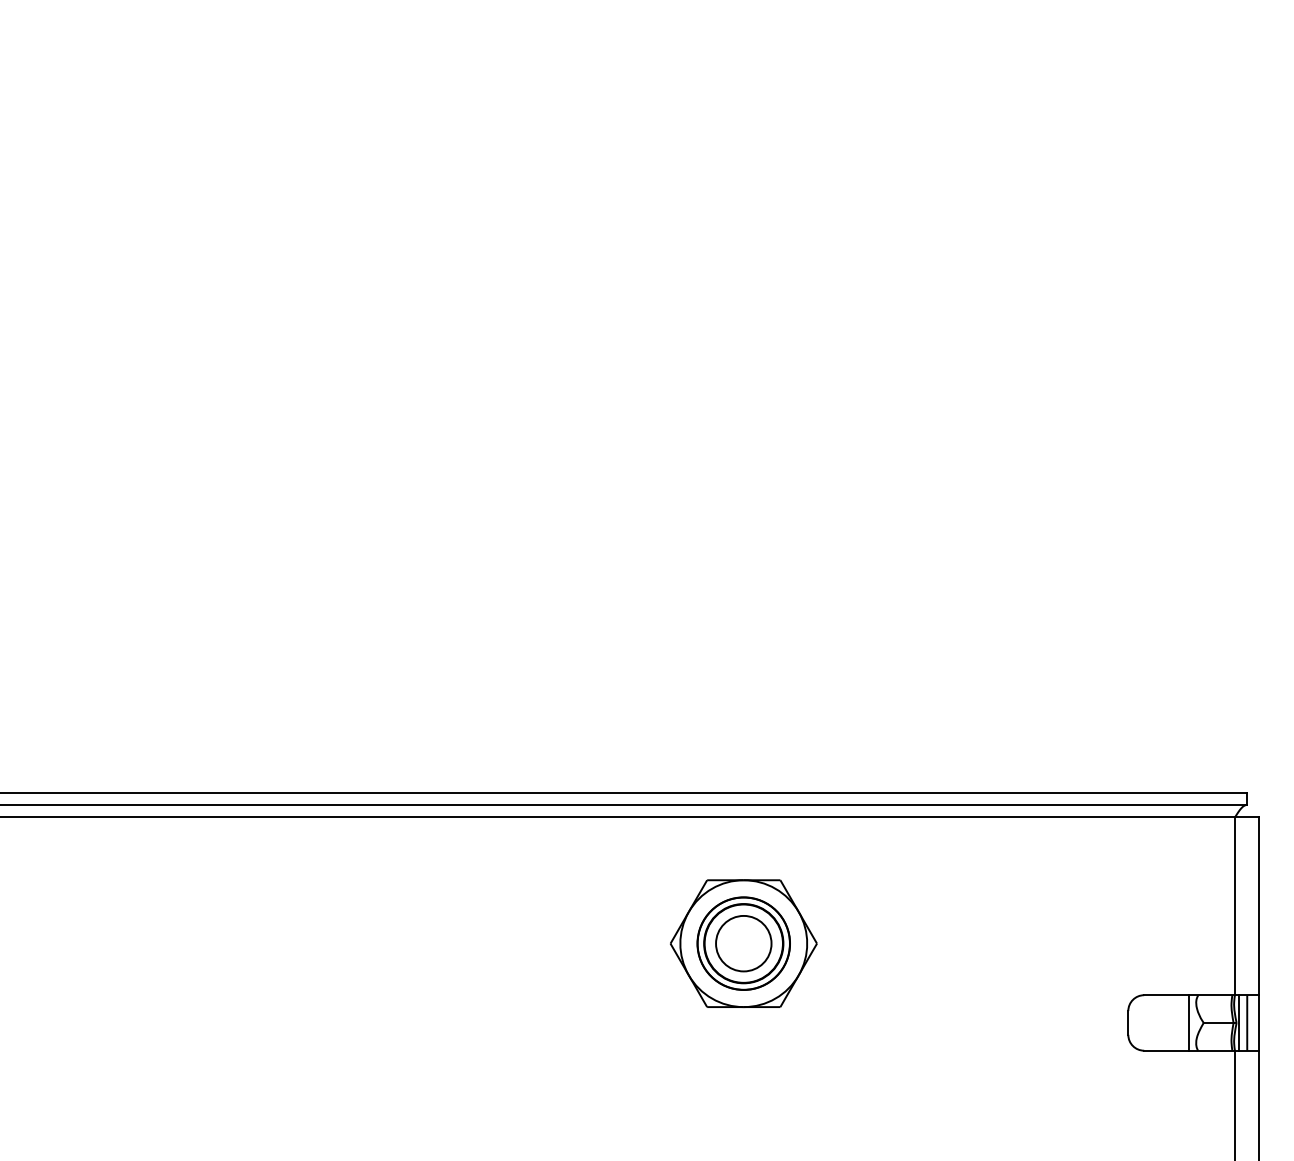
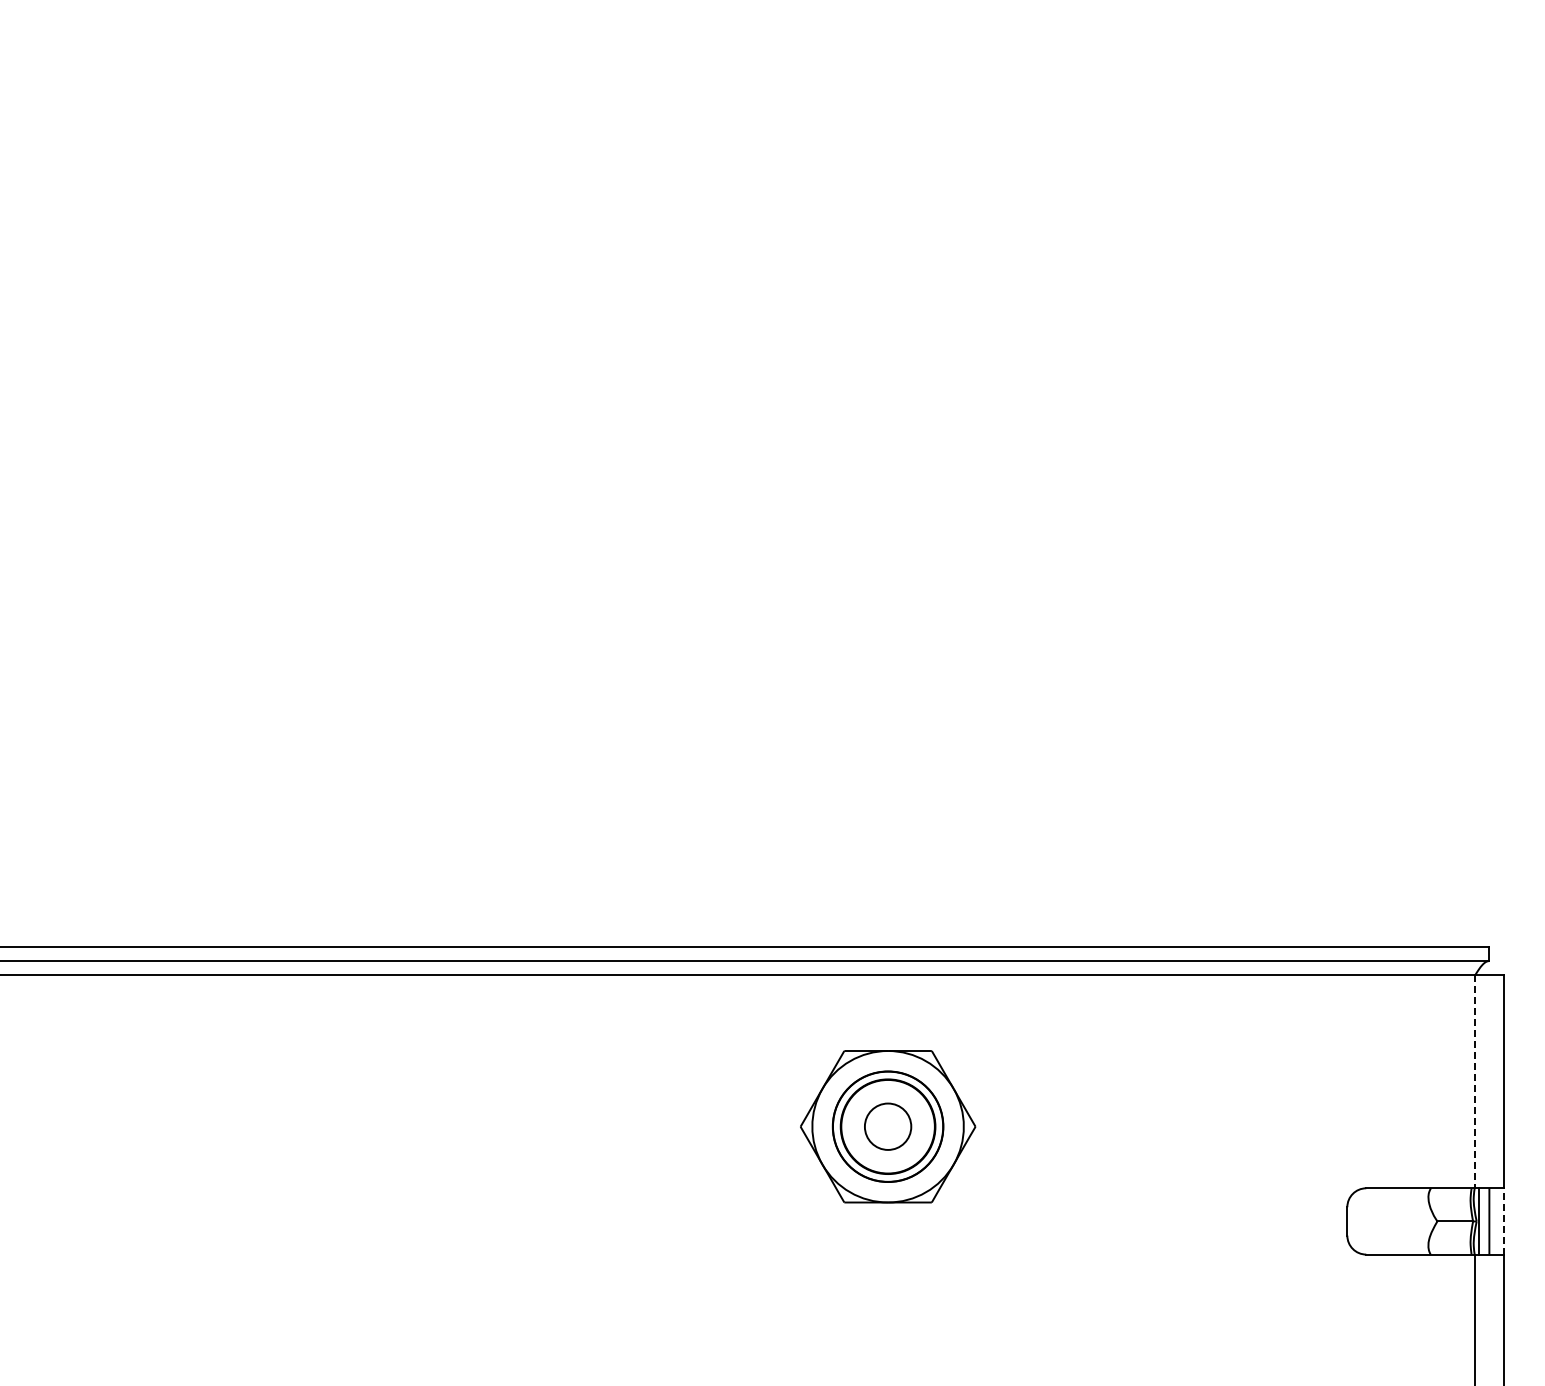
line: (1235, 905) -> (1475, 1081), solid -> dashed
circle: (743, 943) -> (887, 1126), size x0.7
line: (1259, 1022) -> (1503, 1220), solid -> dashed
line: (1189, 1023) -> (1420, 1221), removed

